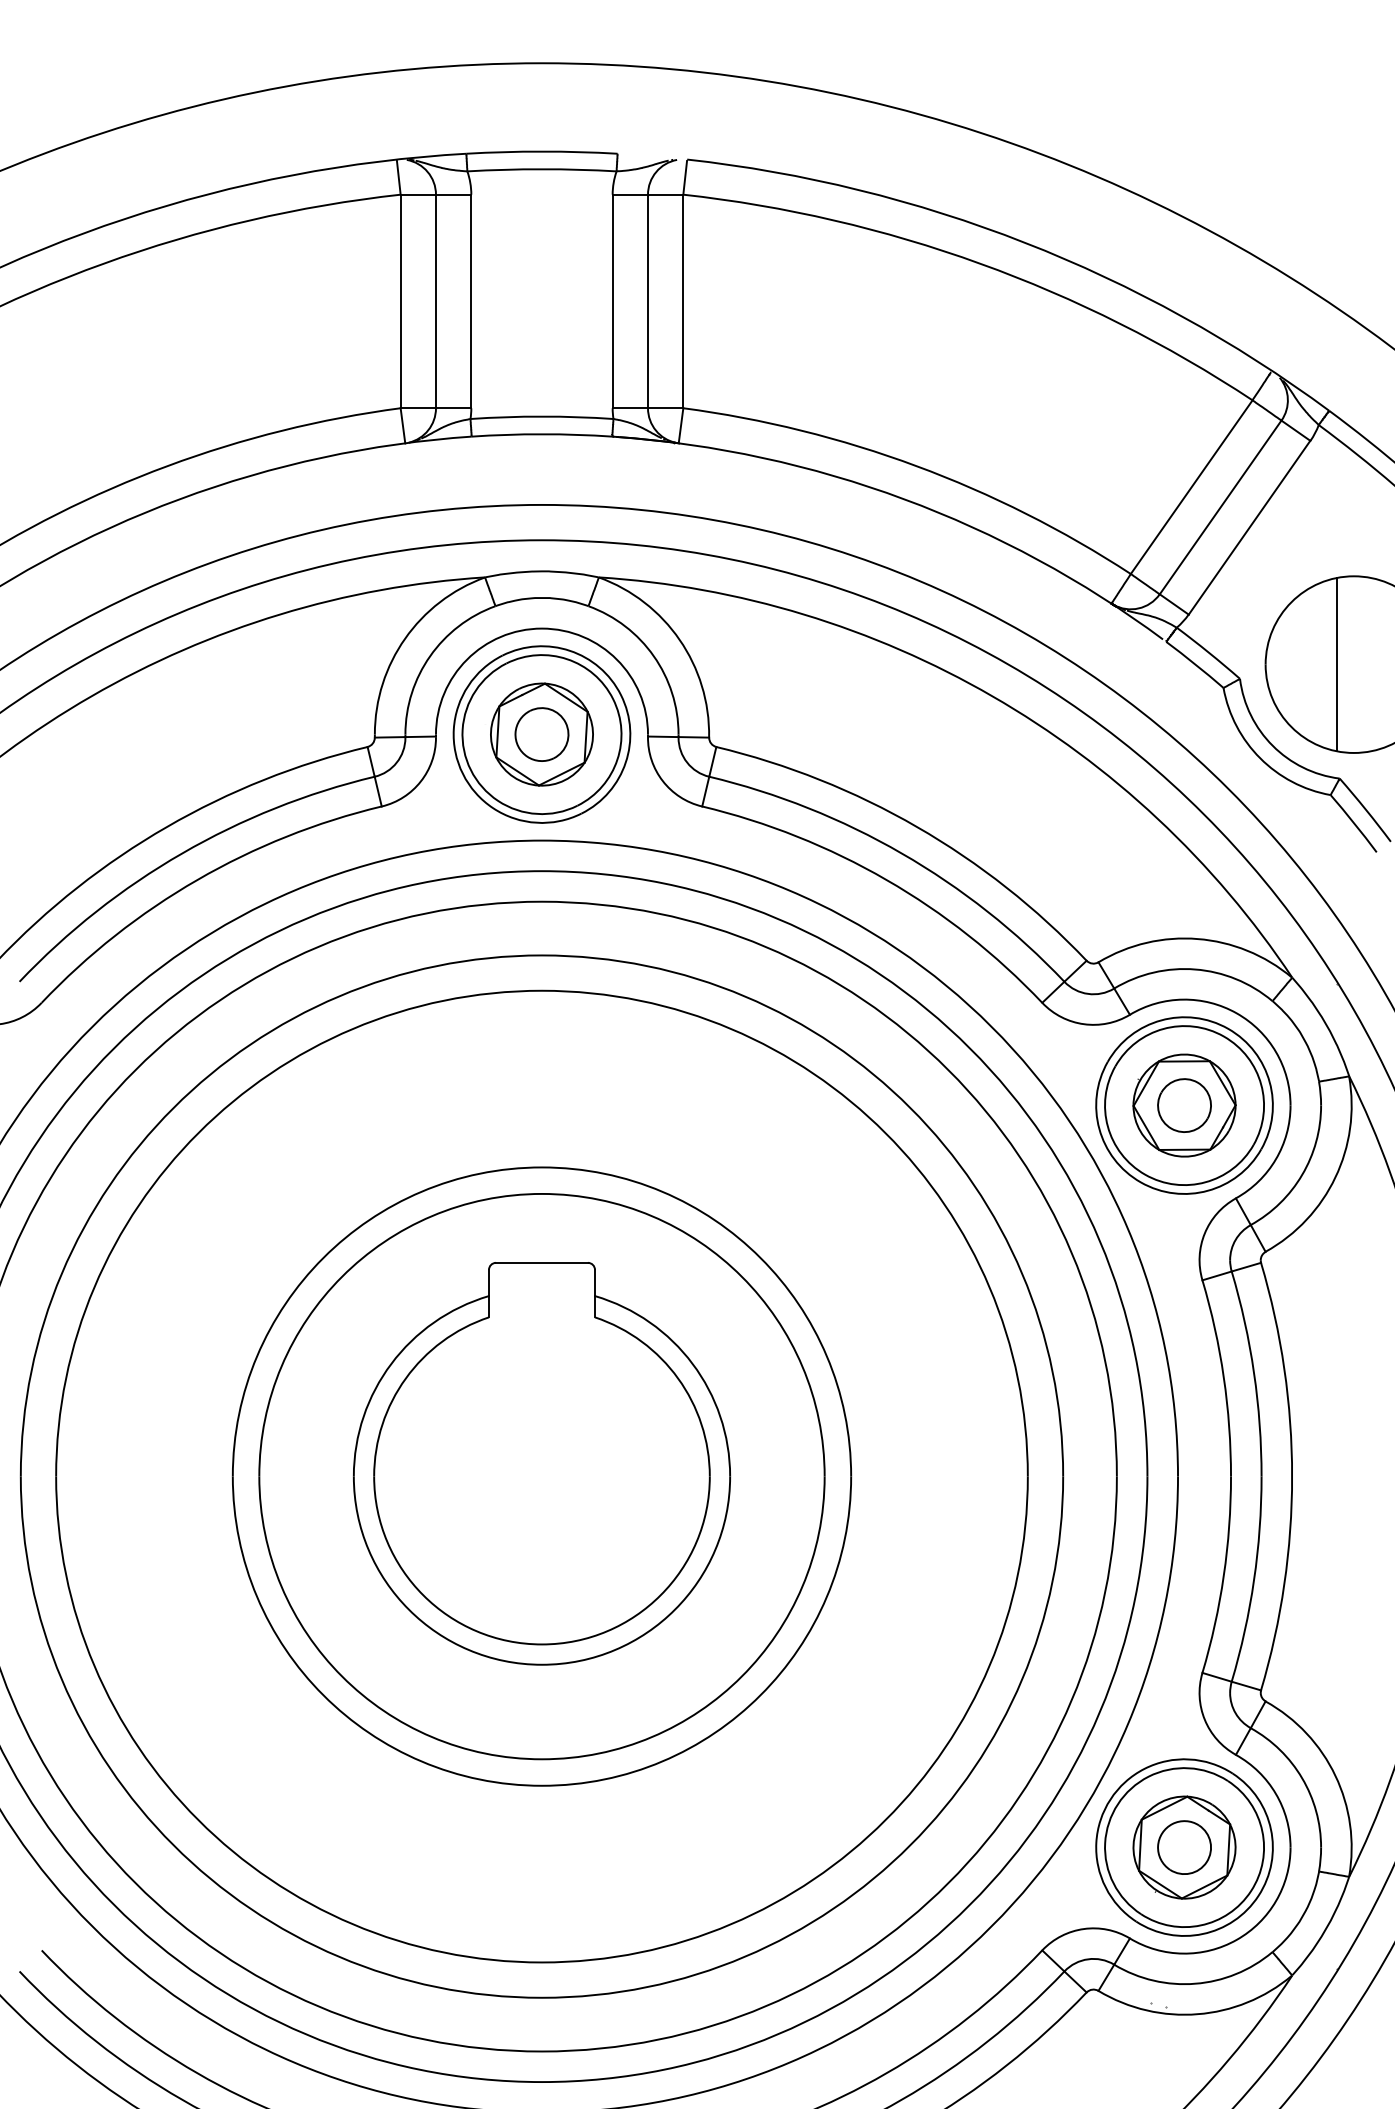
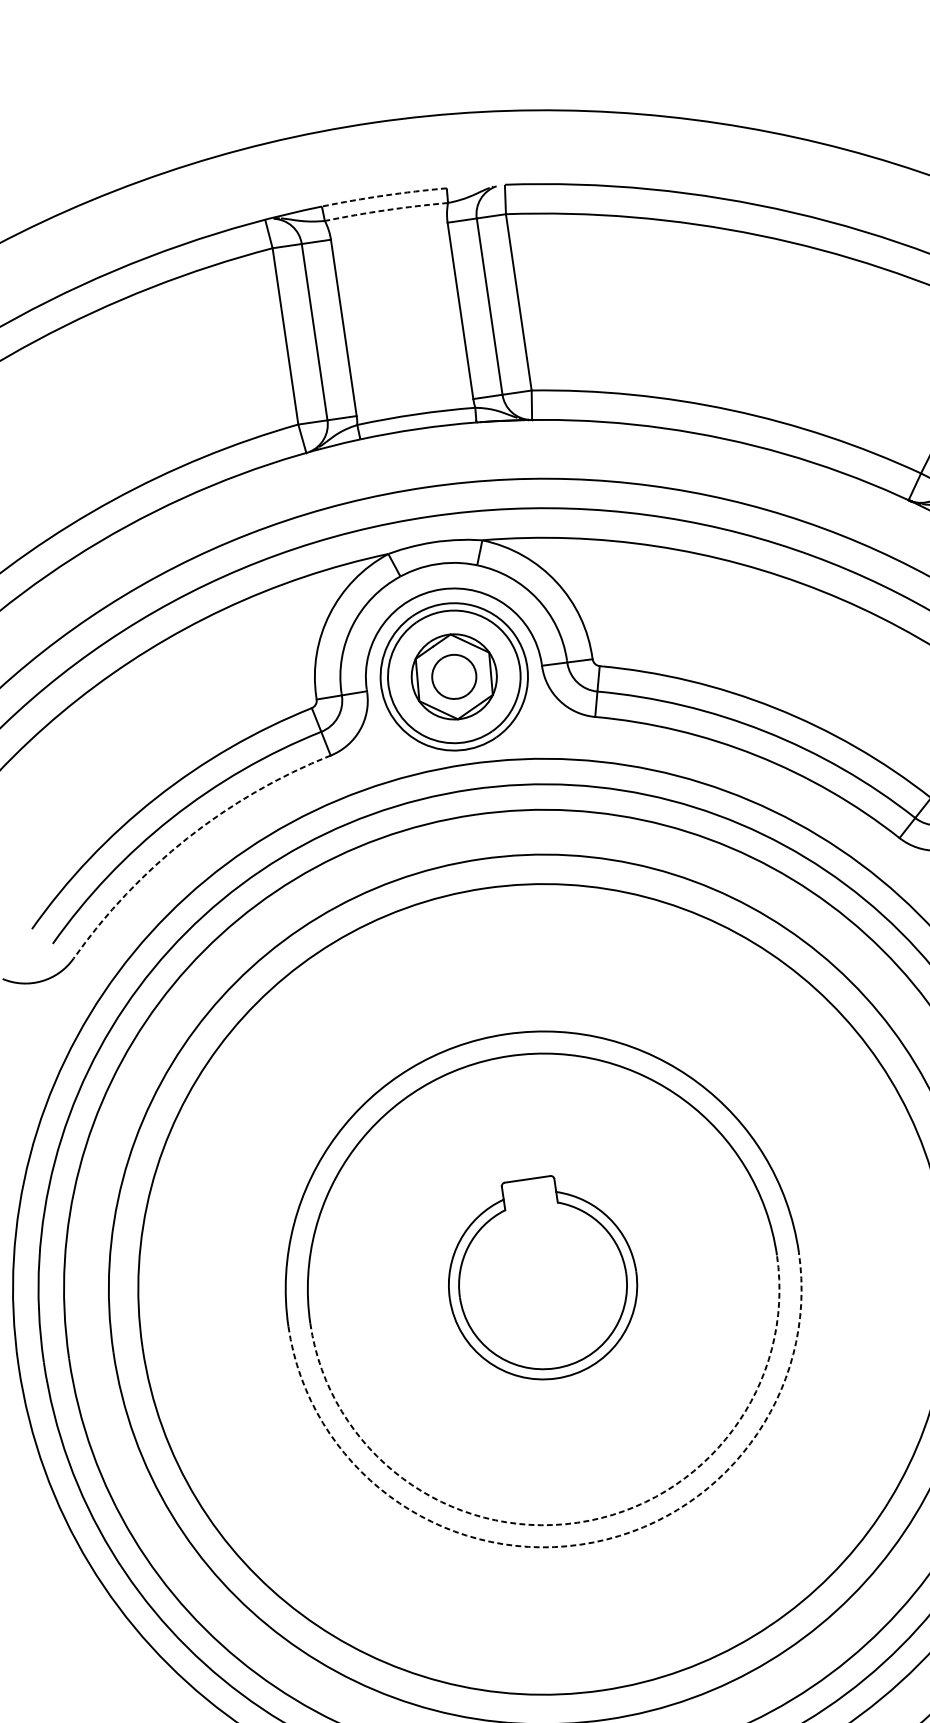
arc: (542, 151) -> (384, 195), solid -> dashed
arc: (542, 169) -> (386, 210), solid -> dashed
arc: (197, 879) -> (187, 838), solid -> dashed
part: (541, 1463) -> (541, 1278), size x0.6
arc: (542, 1759) -> (578, 1522), solid -> dashed
arc: (542, 1785) -> (581, 1544), solid -> dashed

